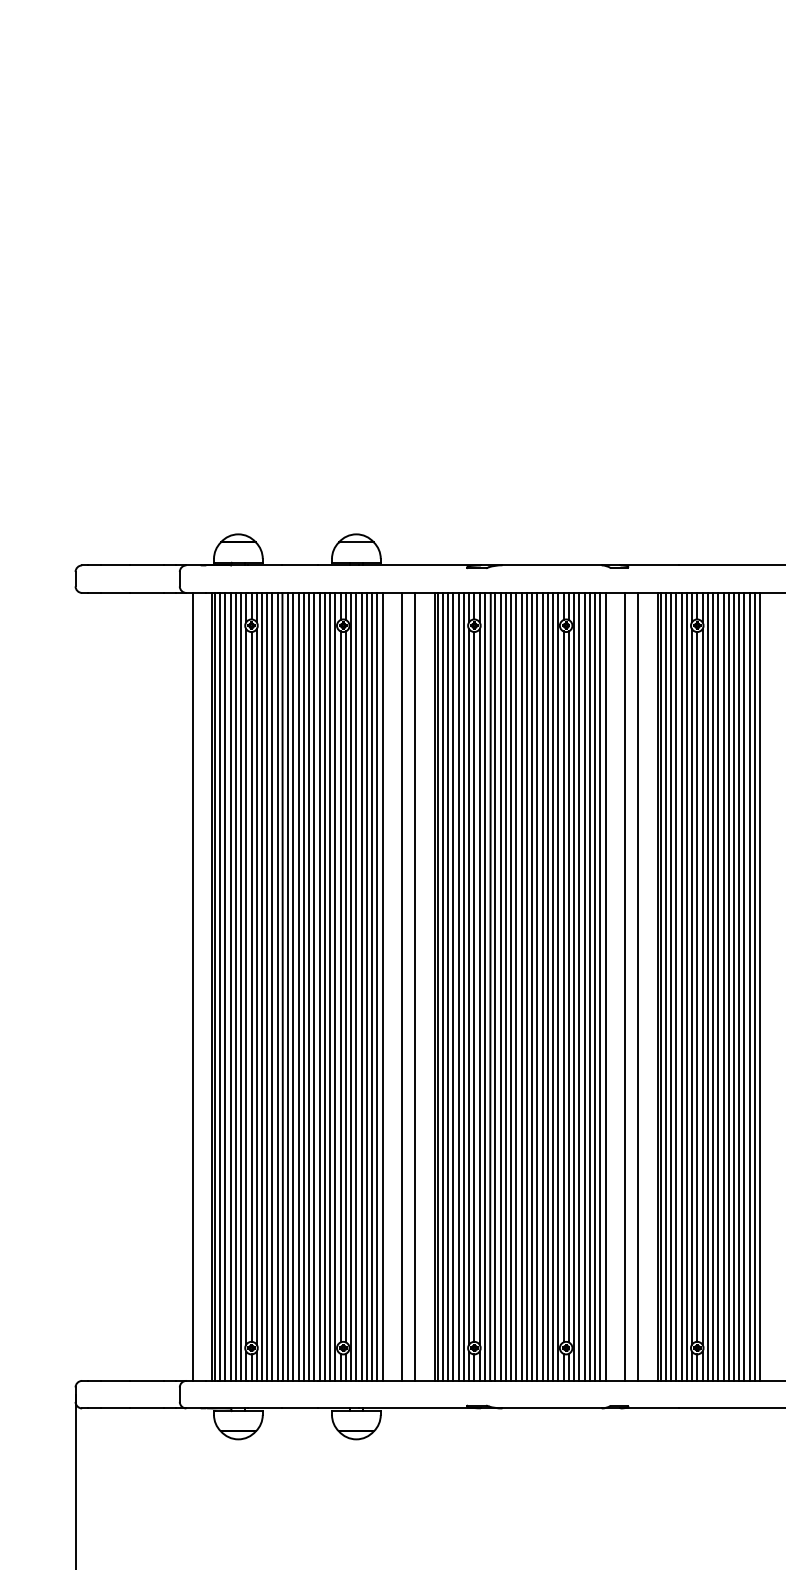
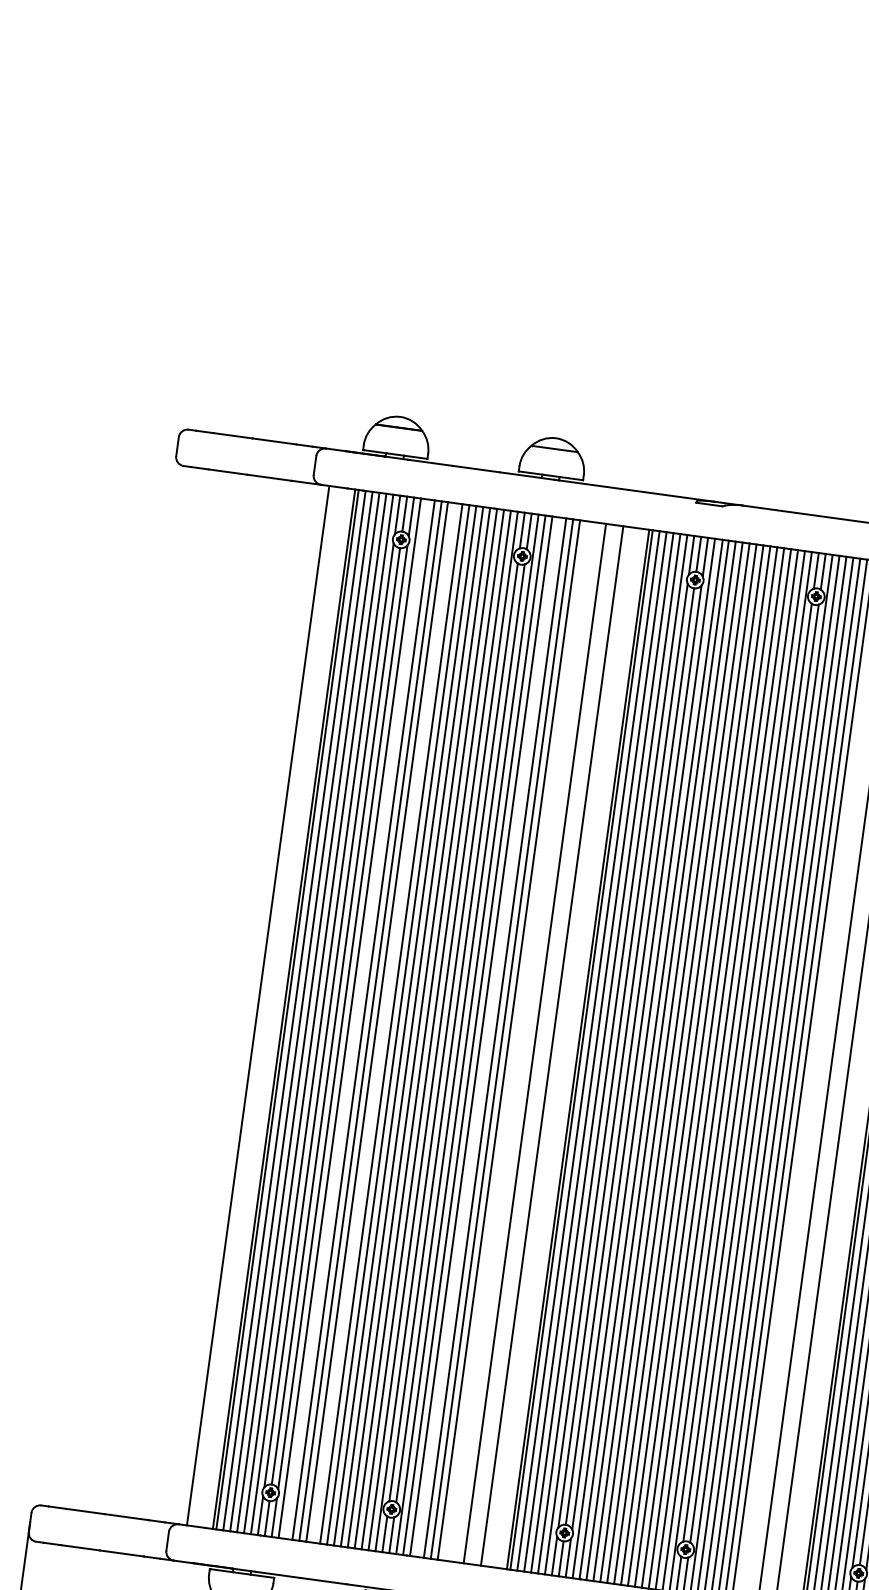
line: (267, 986) -> (357, 1018), removed
line: (288, 986) -> (384, 1022), removed
line: (366, 986) -> (487, 1036), removed

